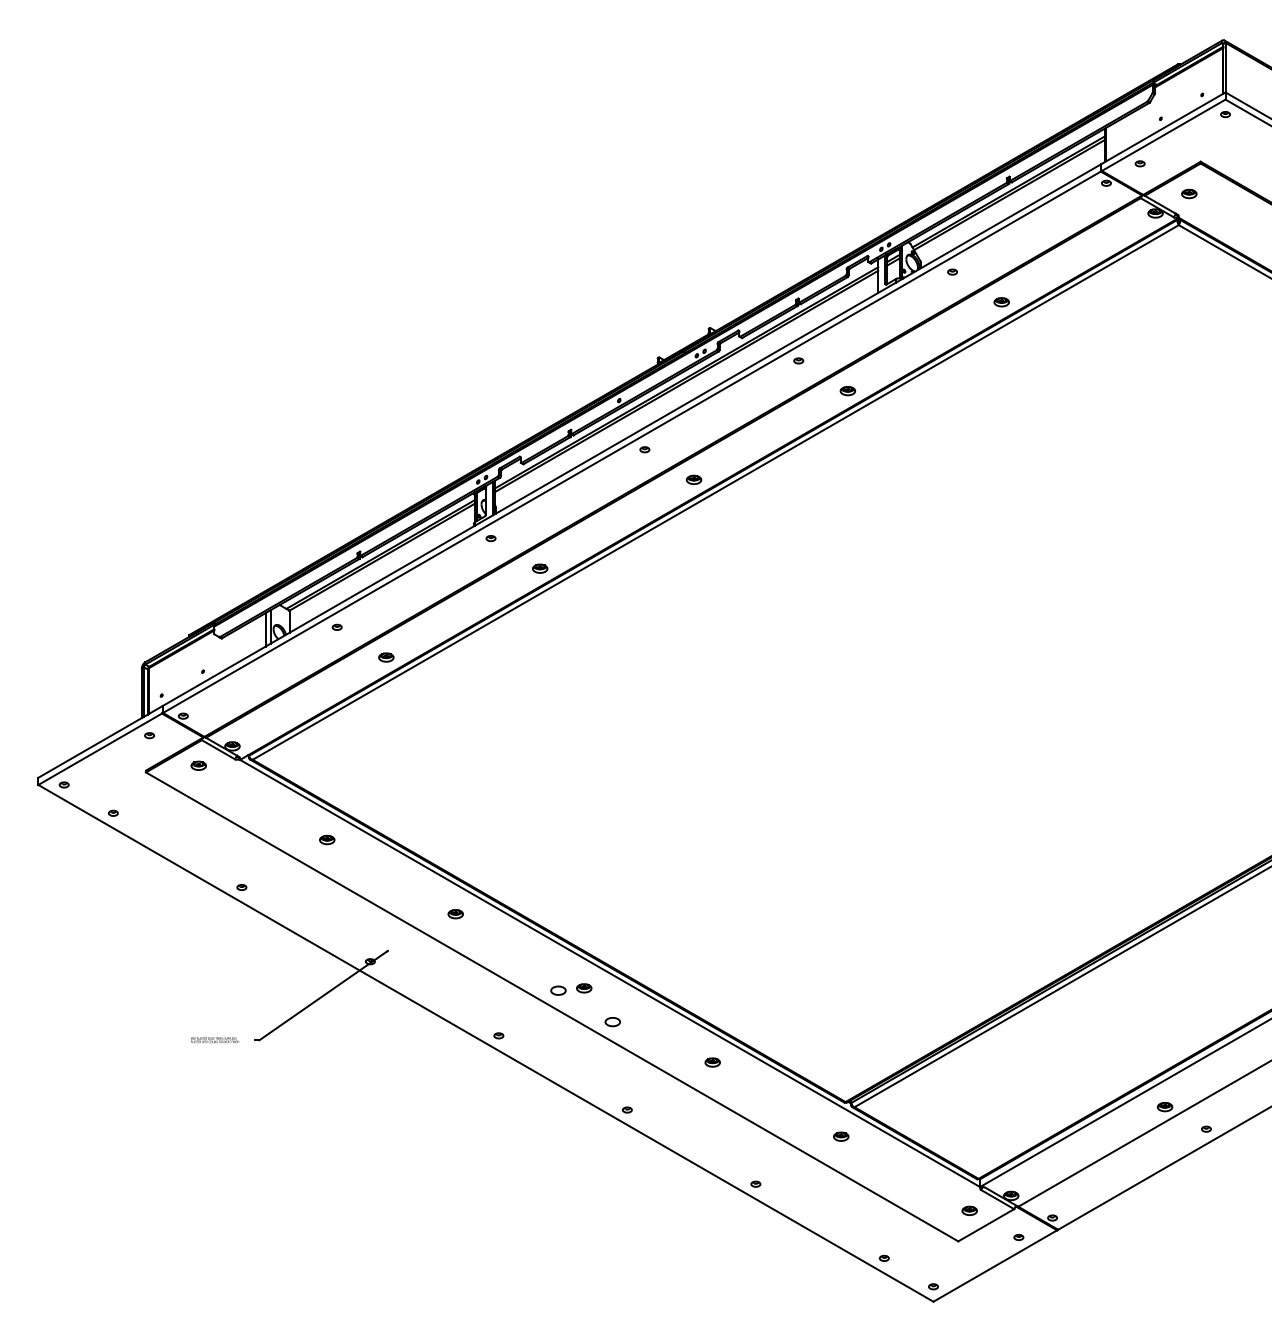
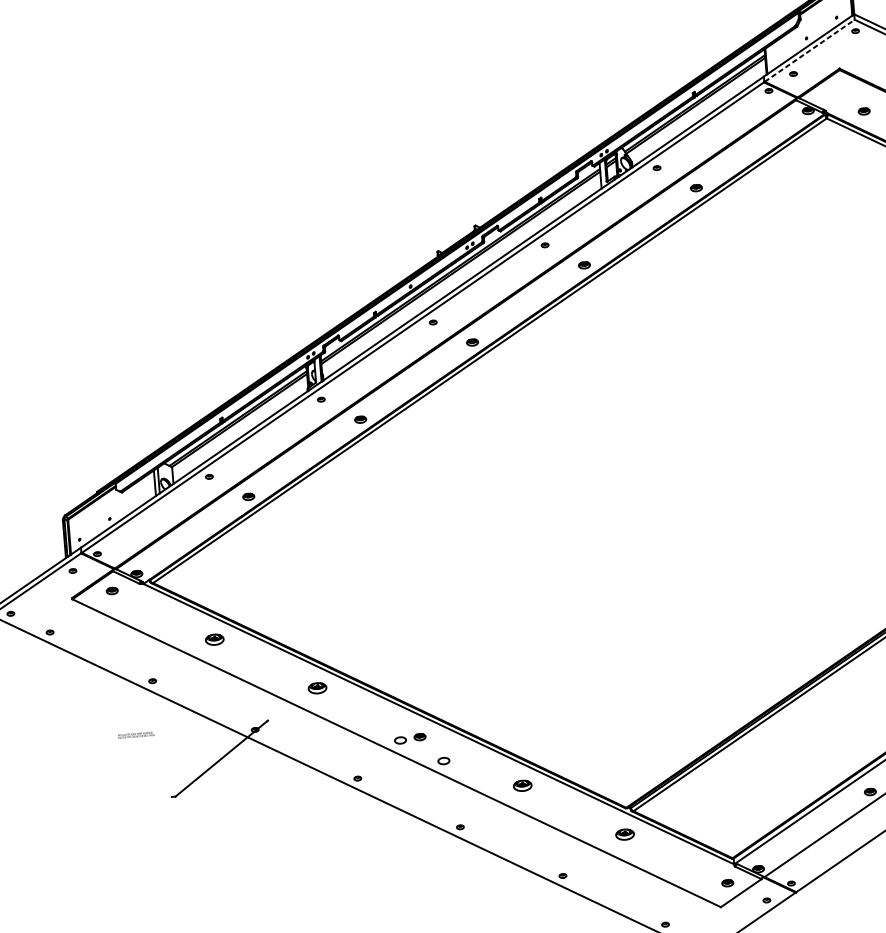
line: (1164, 135) -> (810, 50), solid -> dashed
part: (1189, 193) -> (864, 111), moved
part: (327, 839) -> (215, 639), size x1.6
part: (455, 914) -> (317, 688), size x1.6
text: (214, 1040) -> (136, 735), moved
part: (712, 1062) -> (522, 785), size x1.6
part: (841, 1136) -> (625, 834), size x1.6

